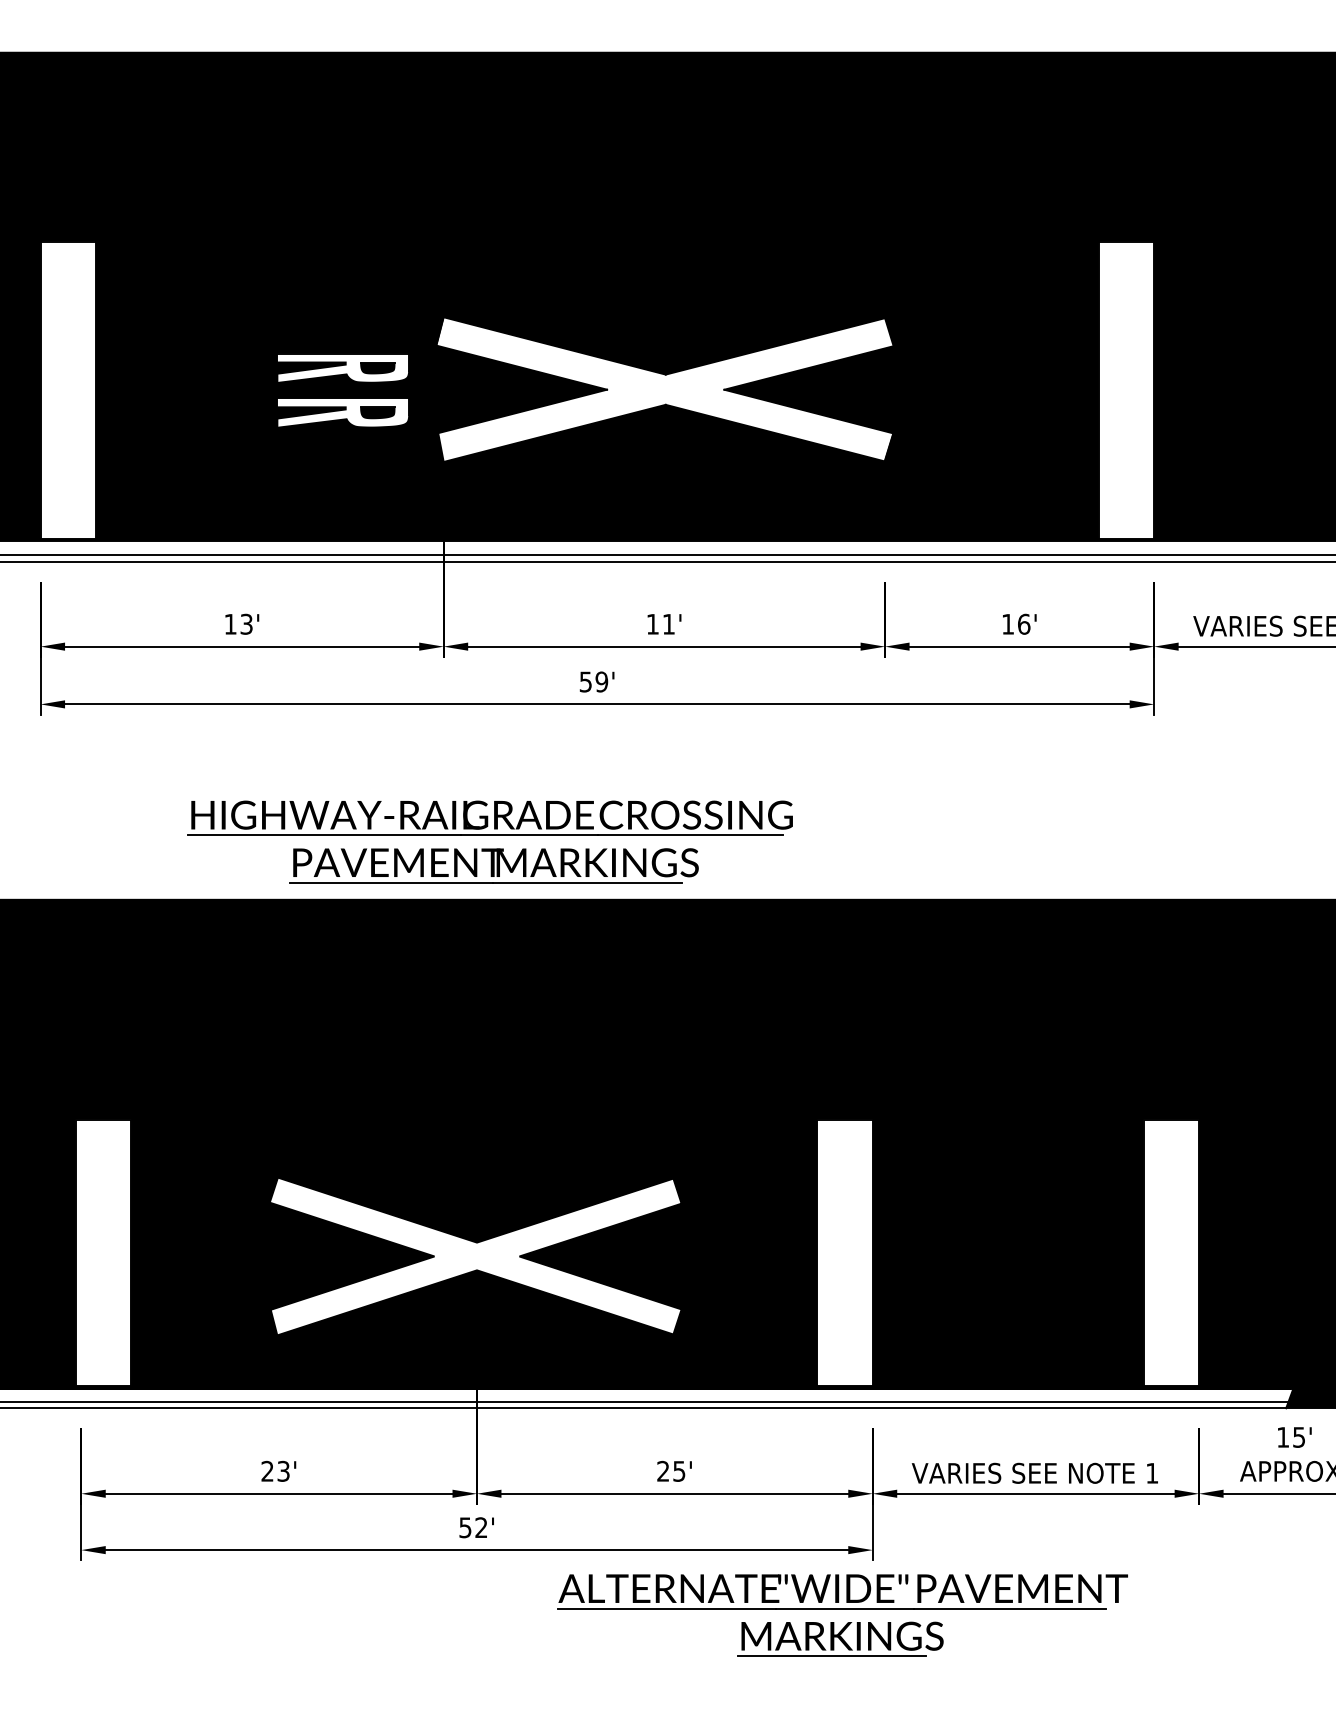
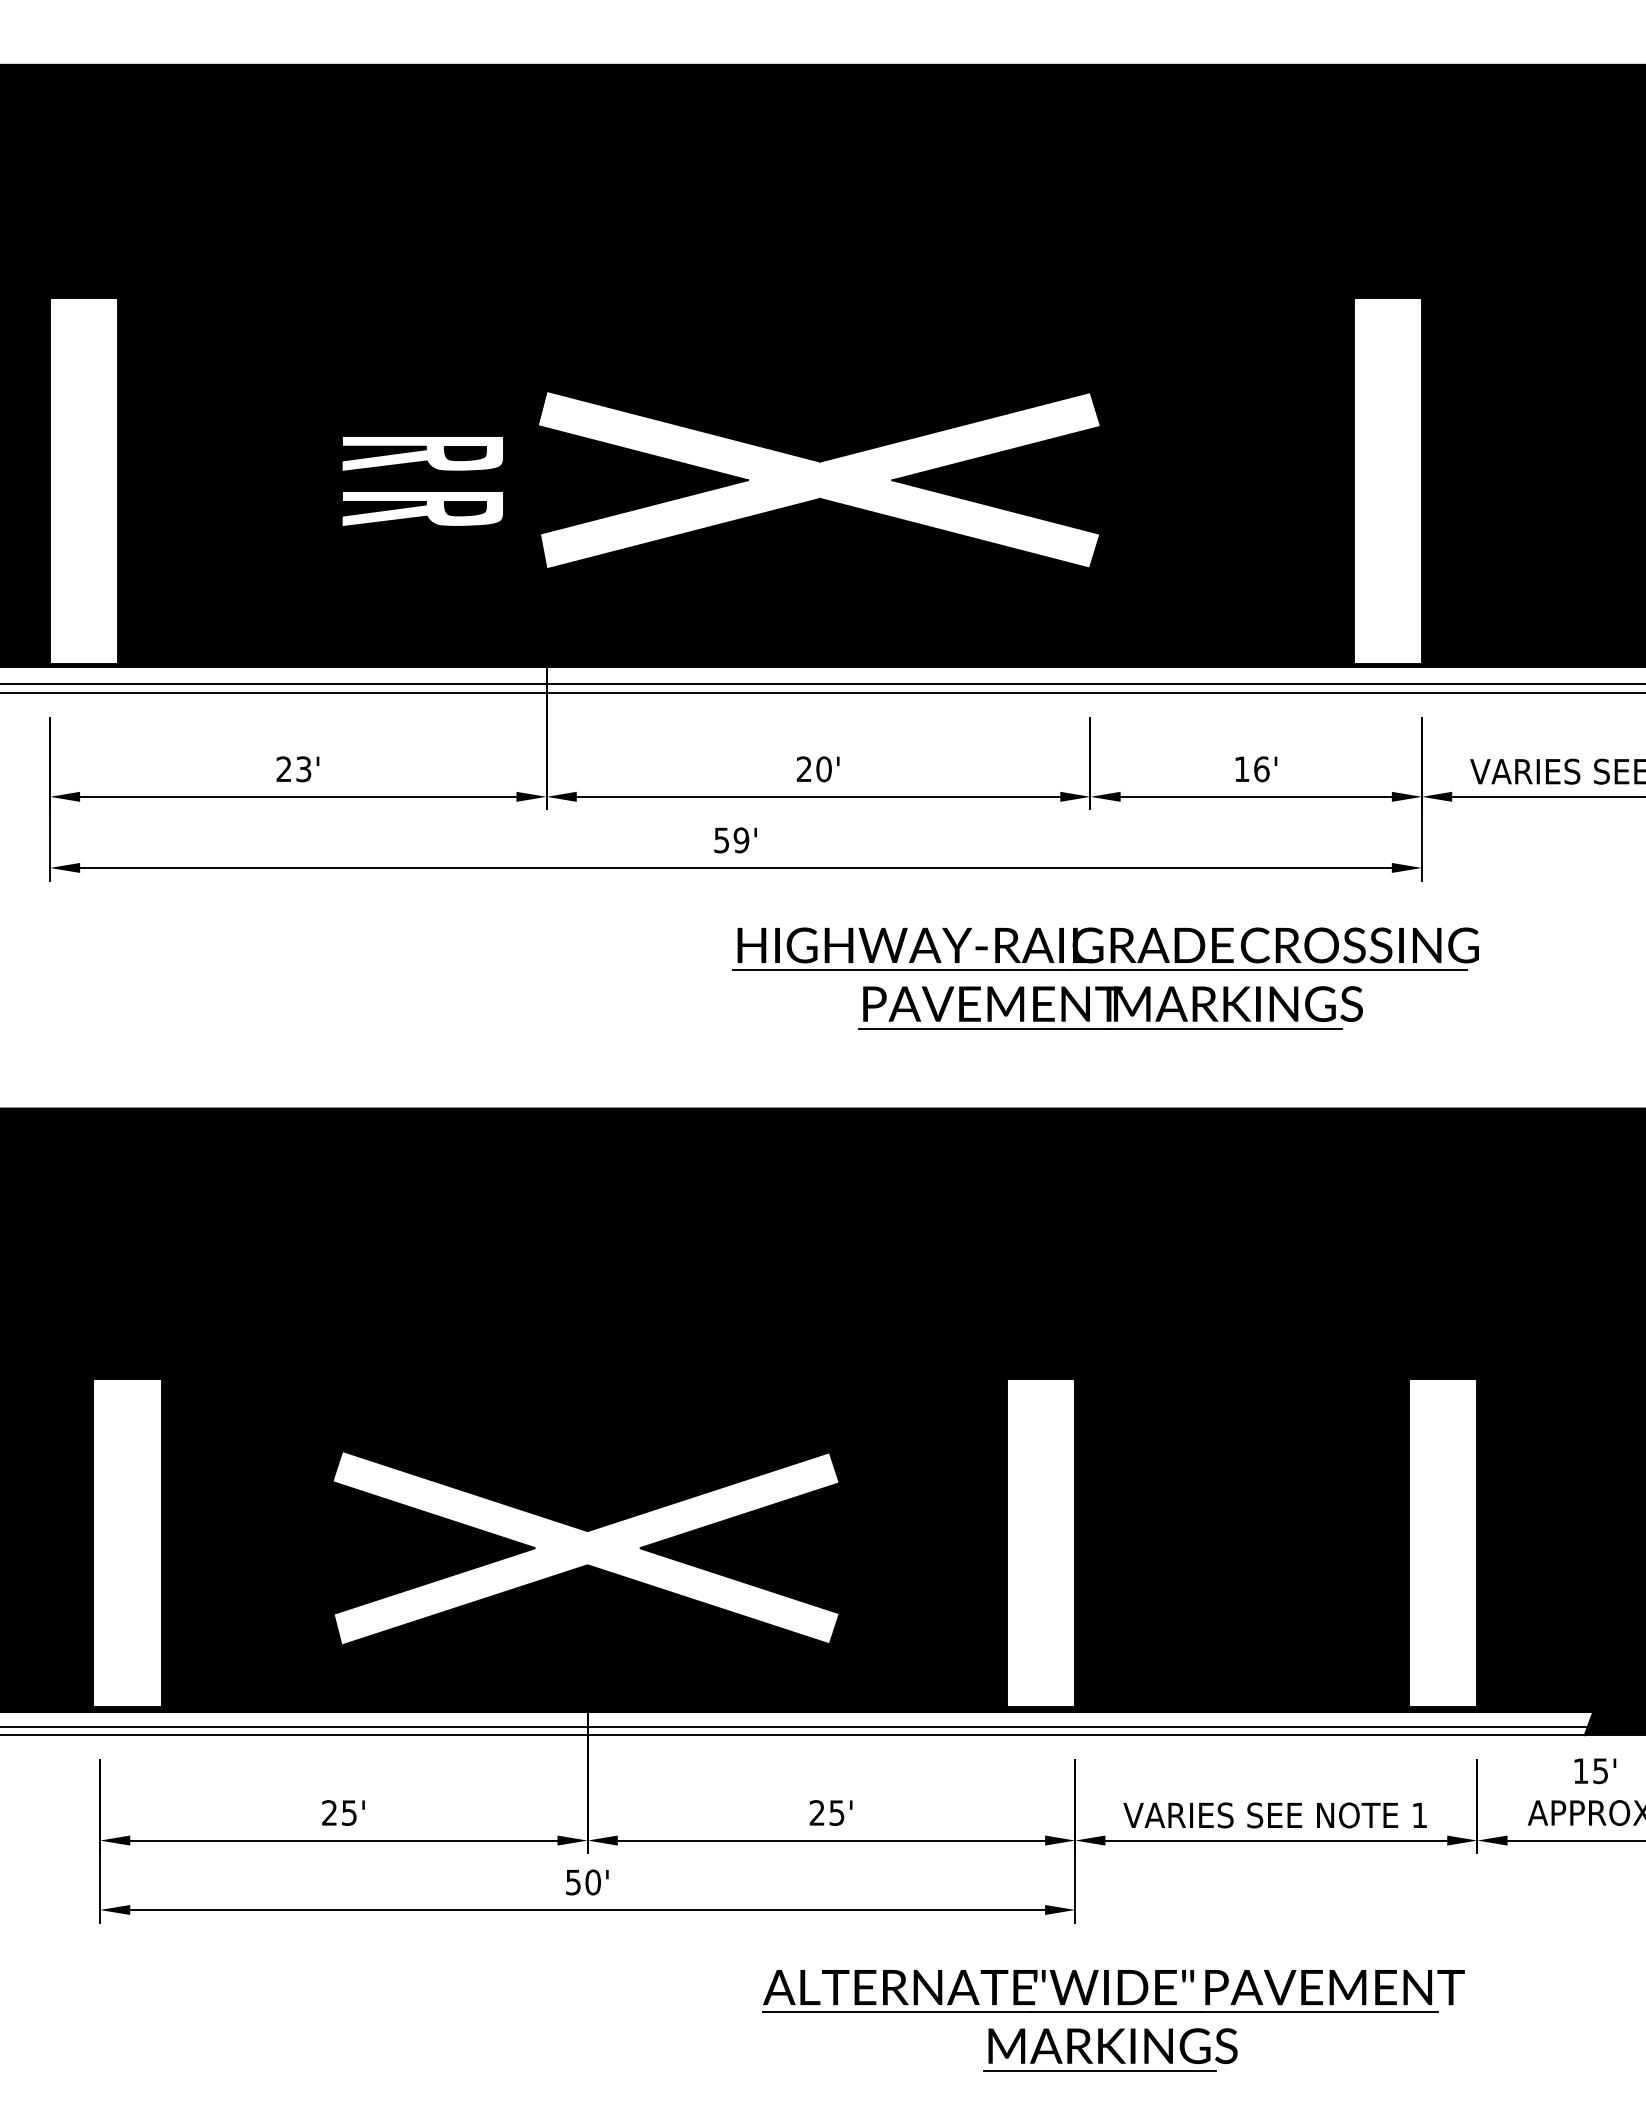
text: (230, 623) -> (283, 768), 13' -> 23'
text: (660, 624) -> (813, 769), 11' -> 20'
part: (489, 835) -> (1105, 970), moved
text: (283, 1470) -> (349, 1812), 23' -> 25'
text: (480, 1527) -> (592, 1882), 52' -> 50'
part: (842, 1608) -> (1113, 2012), moved

